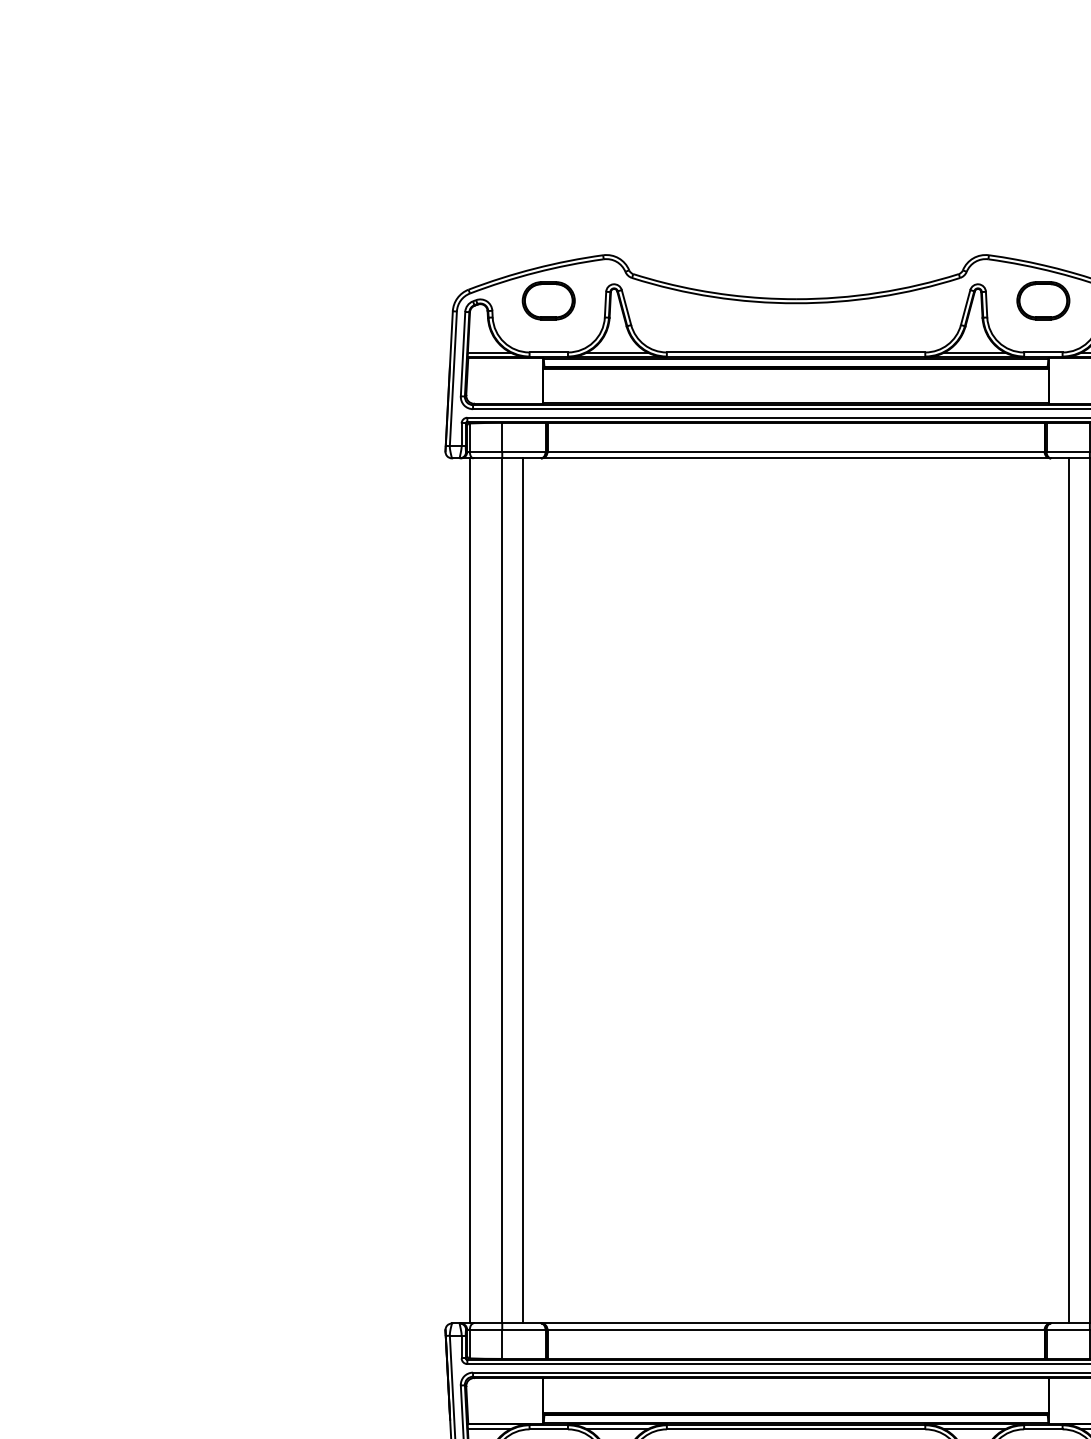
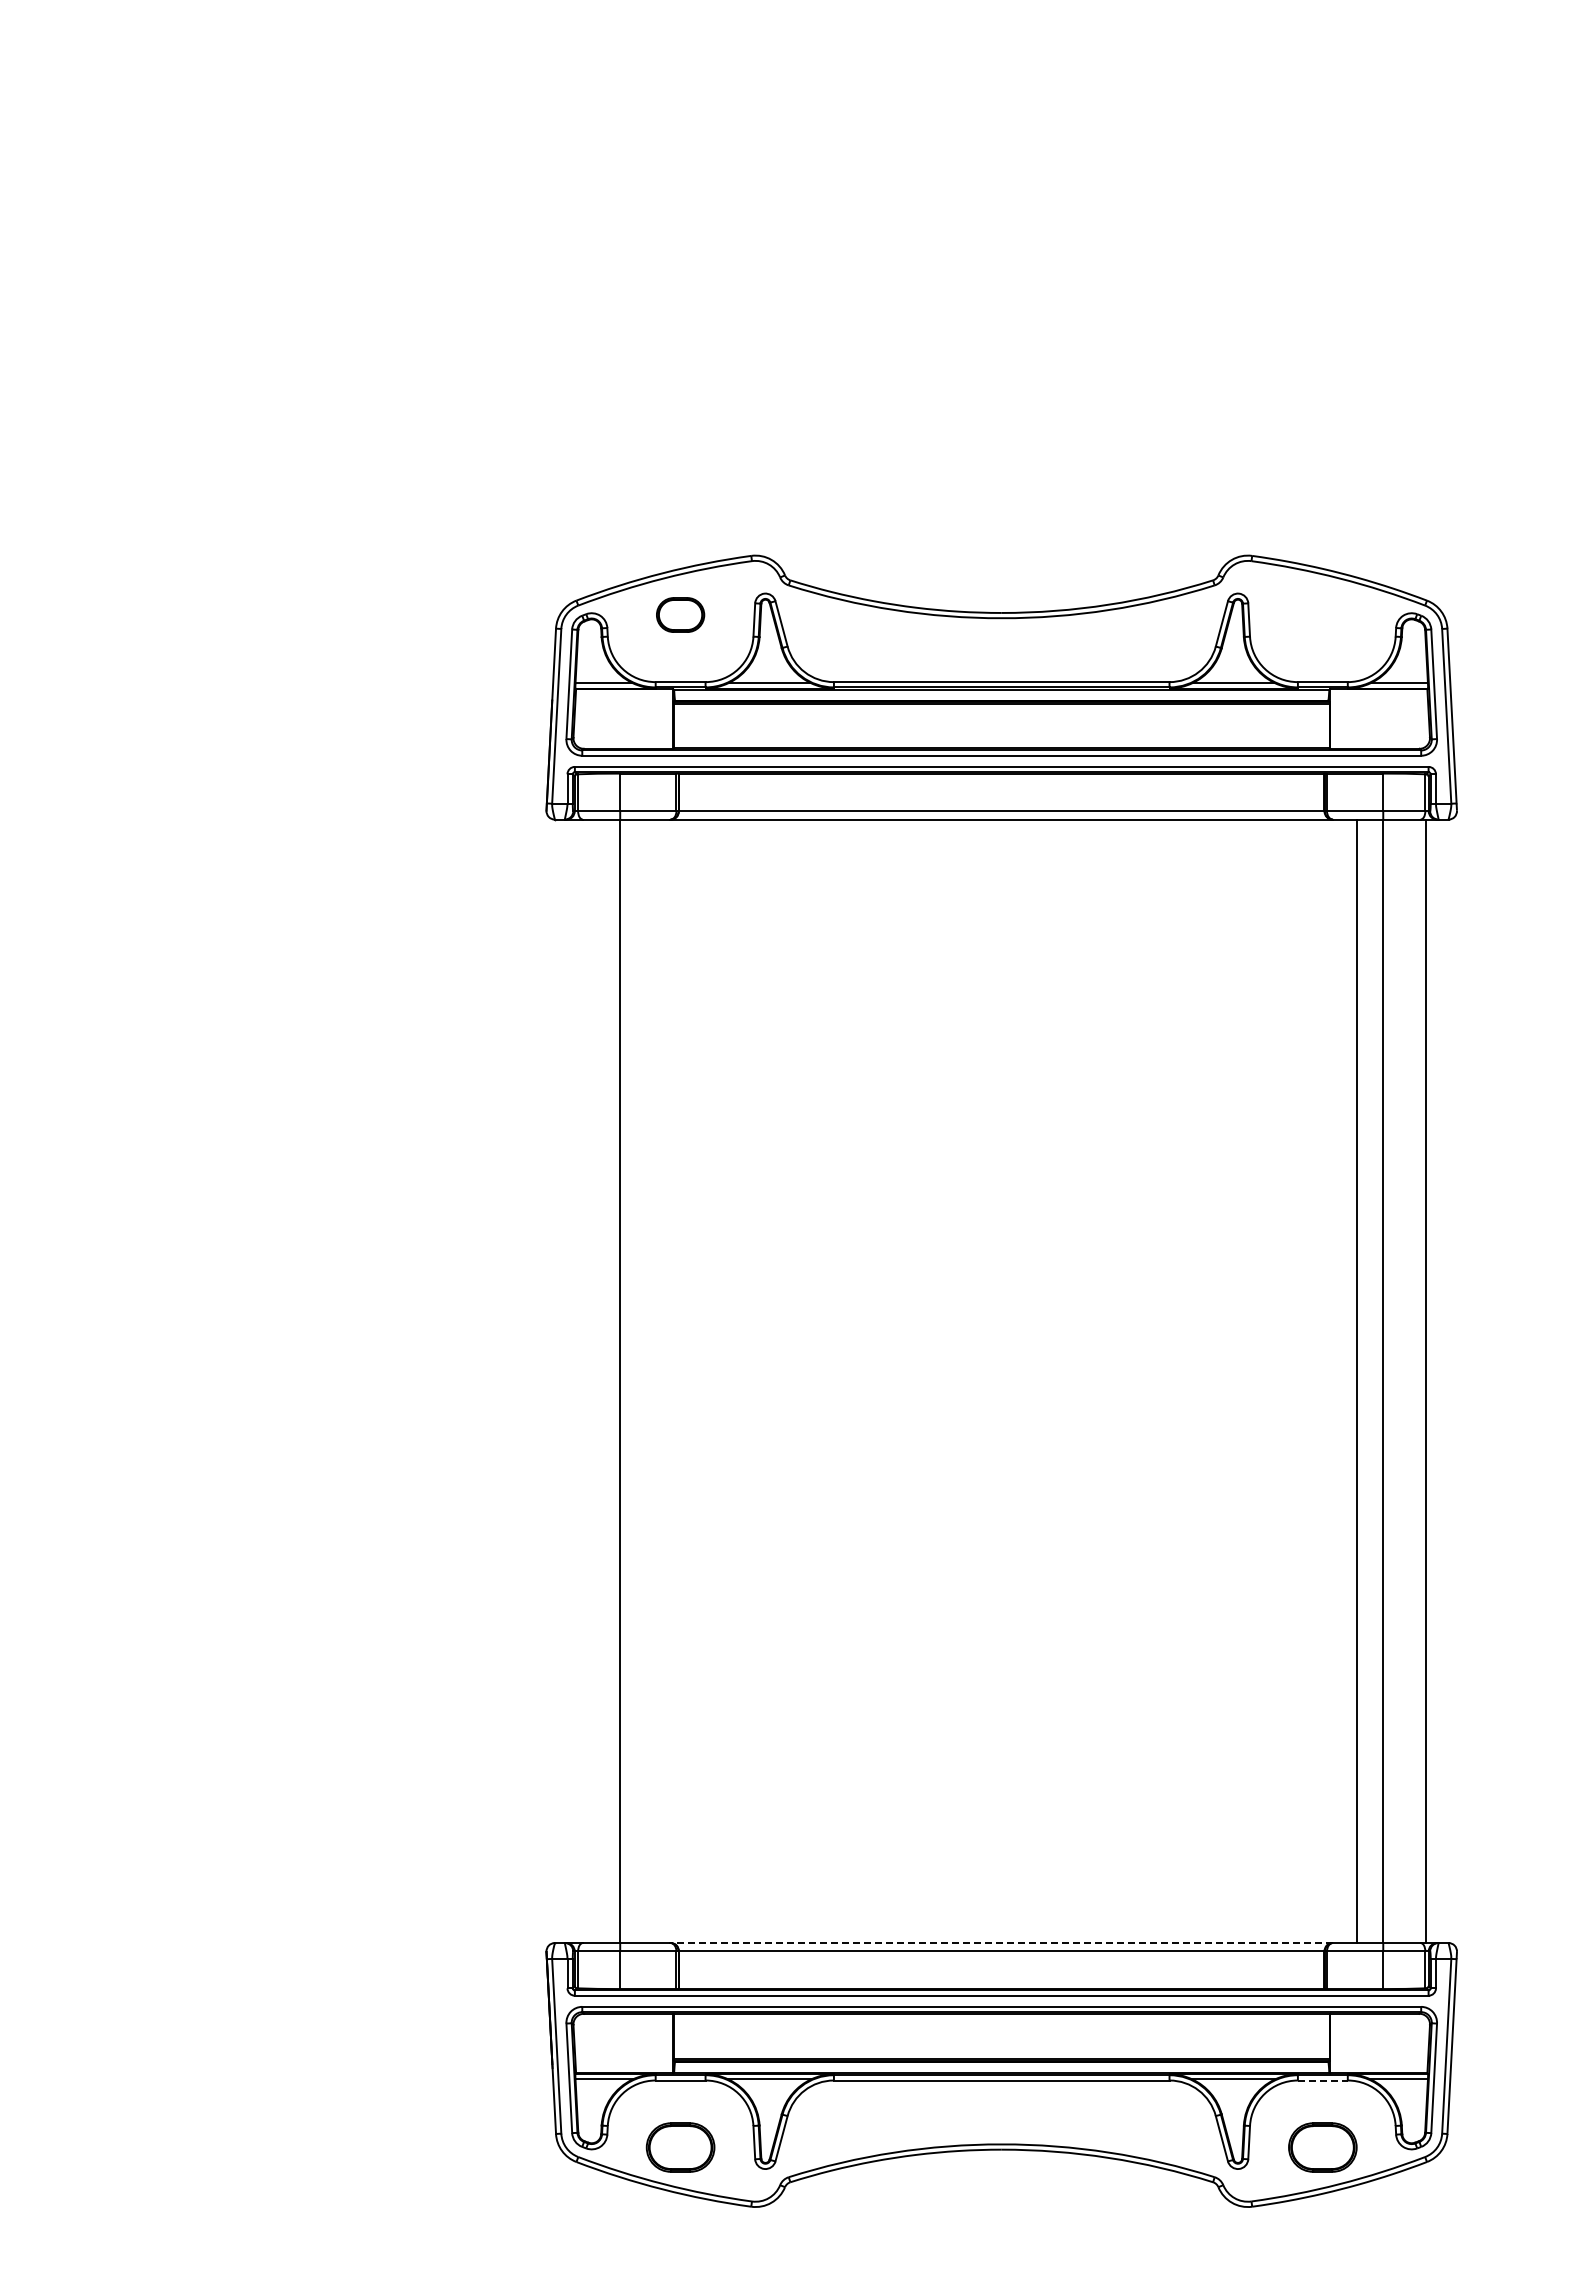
part: (548, 300) -> (680, 614), size x0.7
part: (1043, 300) -> (1322, 614), removed
line: (469, 891) -> (577, 1381), removed
line: (522, 891) -> (646, 1381), removed
line: (795, 1323) -> (1001, 1943), solid -> dashed
line: (1043, 1429) -> (1322, 2080), solid -> dashed

